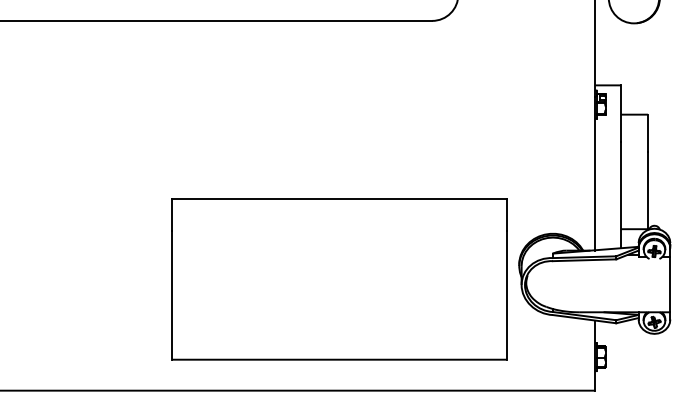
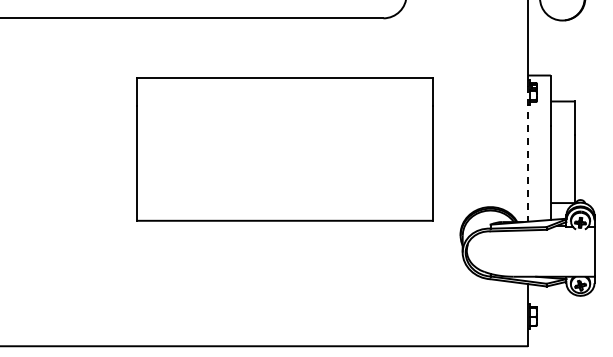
line: (595, 174) -> (528, 154), solid -> dashed
part: (338, 279) -> (284, 149), moved

